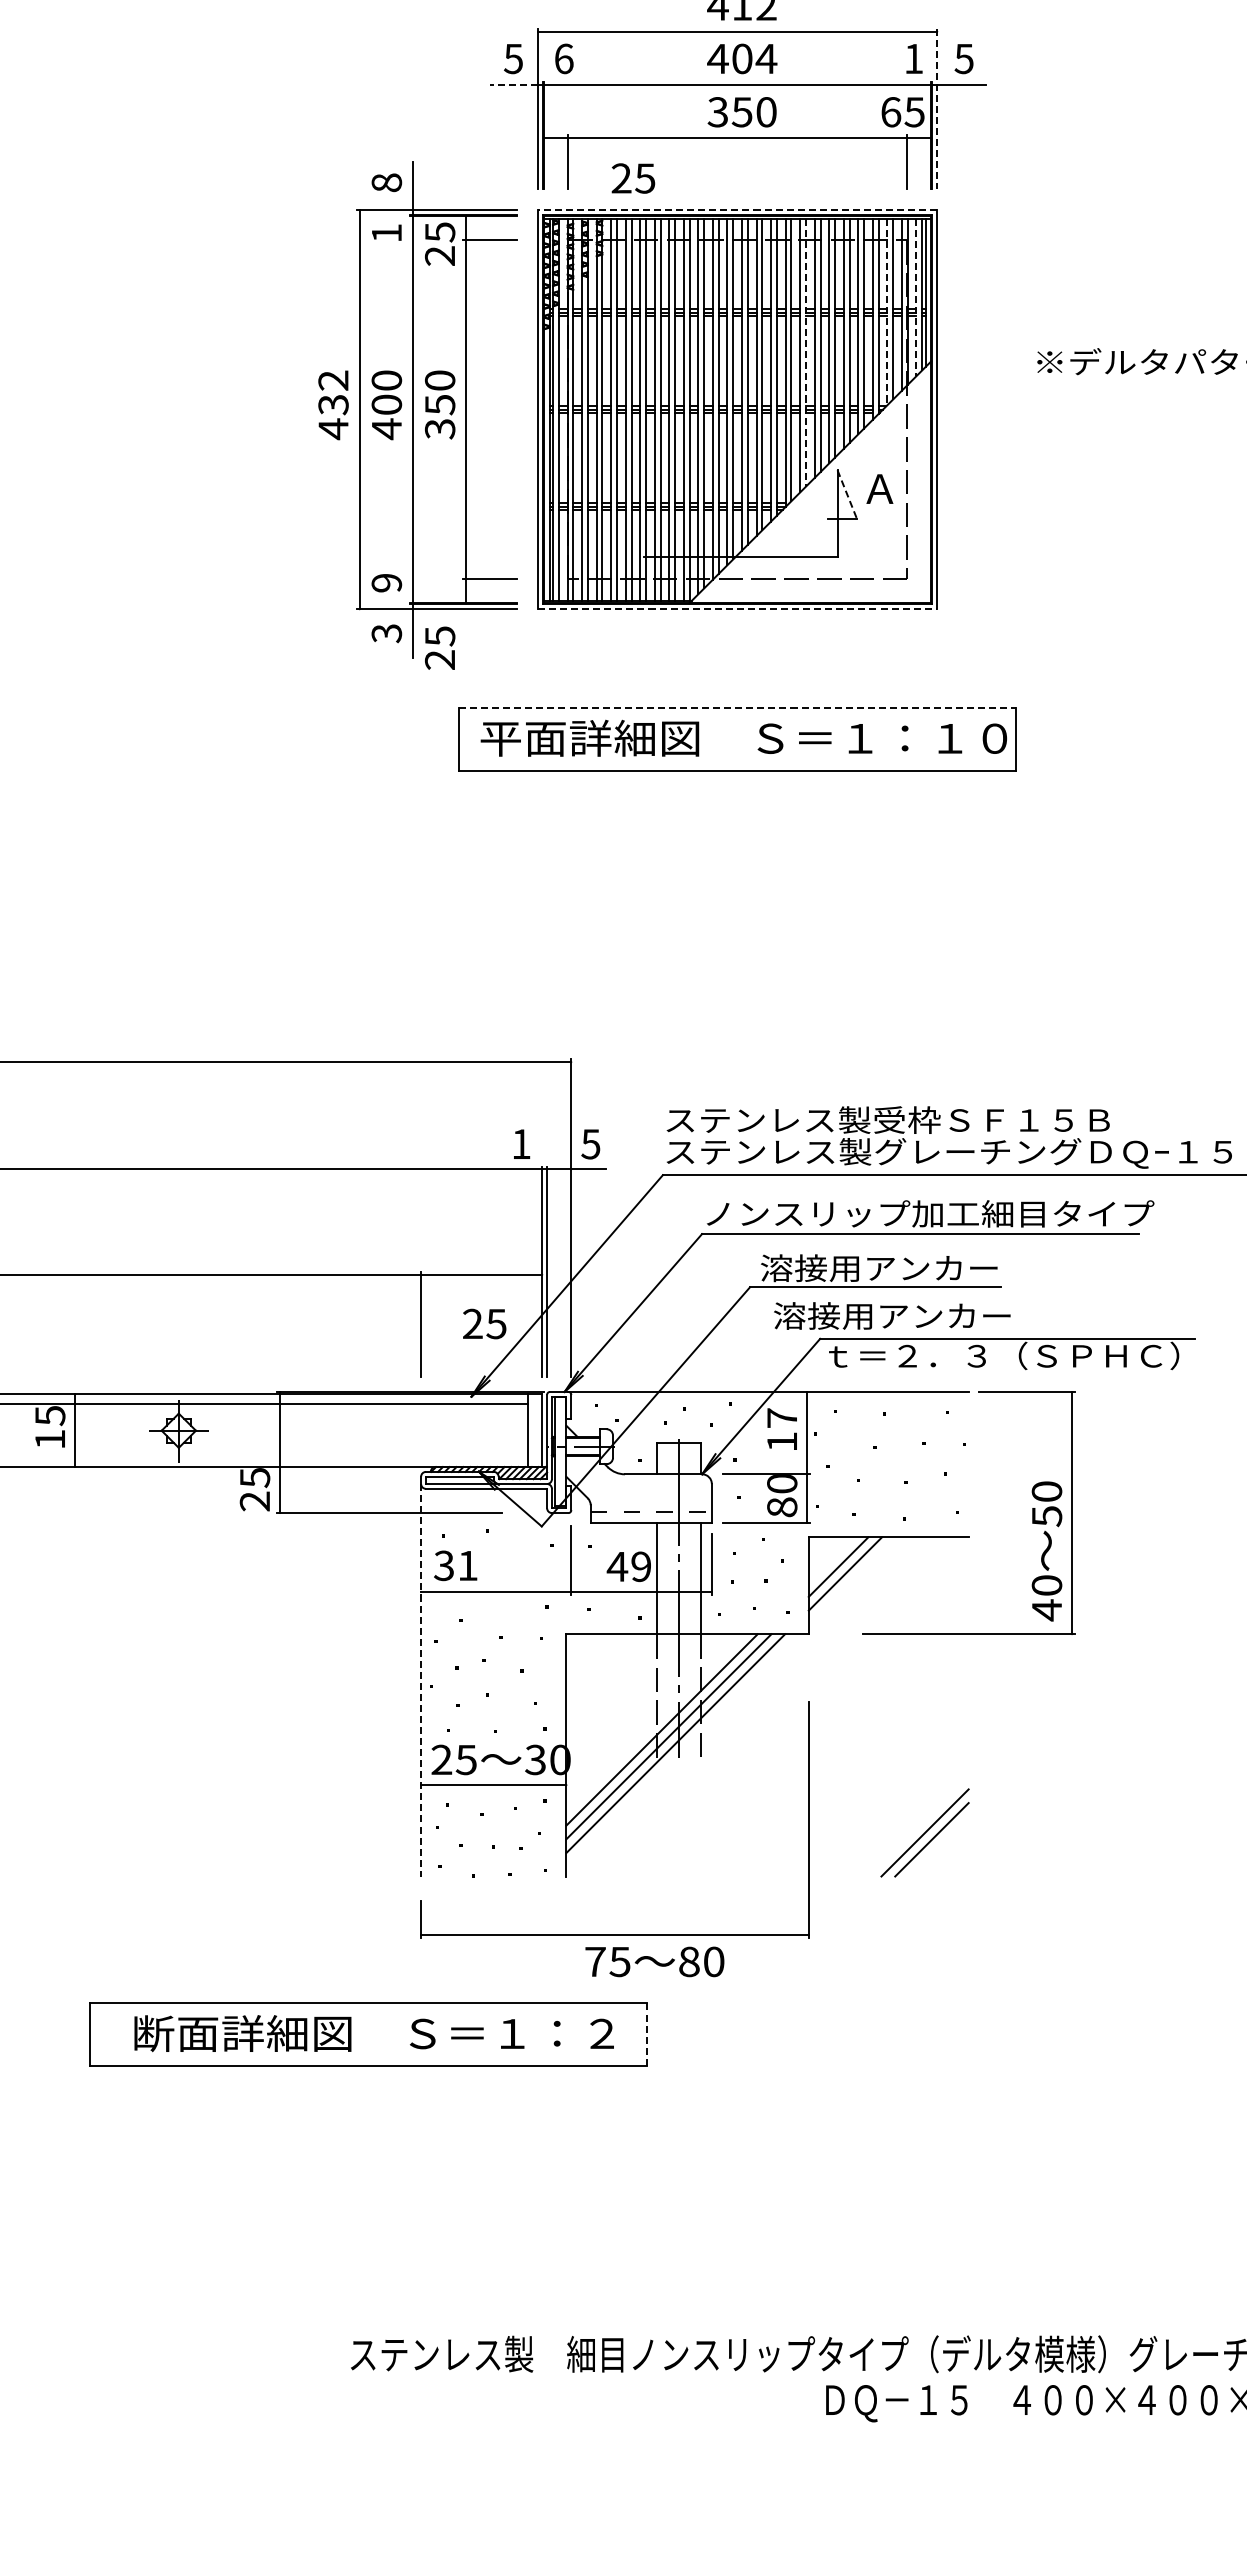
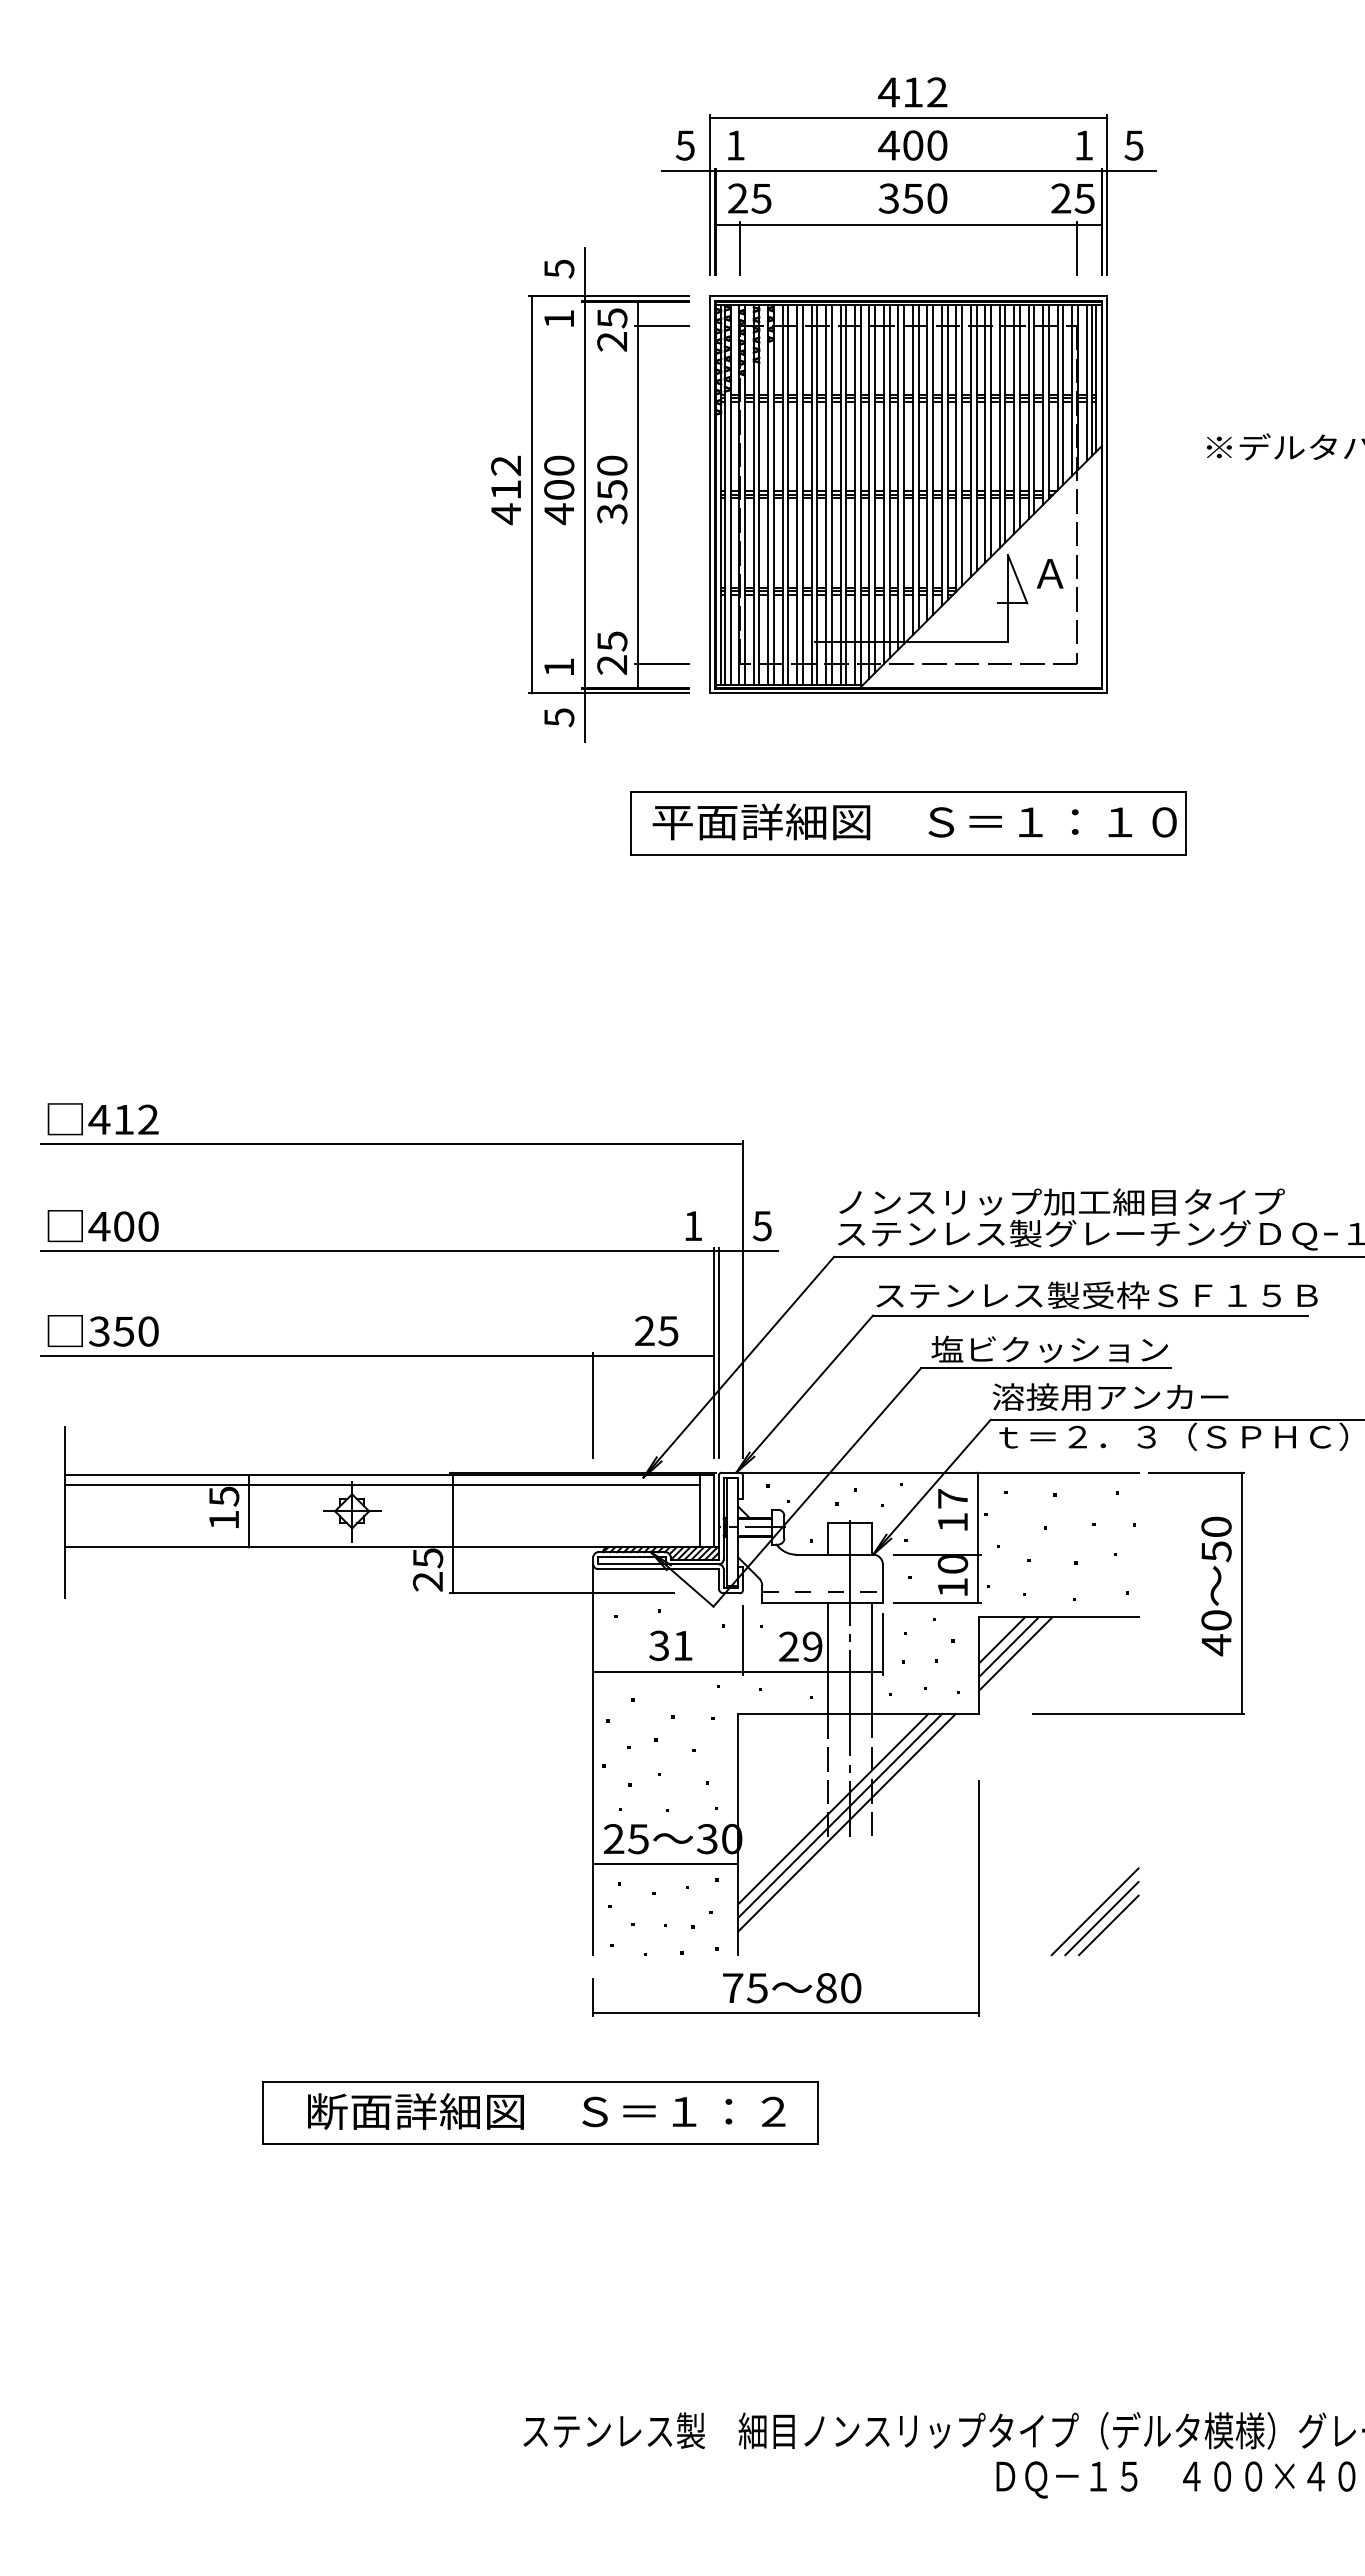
text: (564, 58) -> (736, 145), 6 -> 1
text: (766, 58) -> (937, 145), 404 -> 400
line: (513, 85) -> (685, 171), dashed -> solid
line: (937, 109) -> (1107, 195), dashed -> solid
text: (891, 112) -> (1061, 198), 65 -> 25
text: (633, 178) -> (749, 198), moved
text: (387, 182) -> (559, 268), 8 -> 5
line: (737, 209) -> (908, 295), dashed -> solid
line: (916, 297) -> (1086, 383), dashed -> solid
line: (887, 312) -> (1057, 397), dashed -> solid
line: (805, 353) -> (976, 438), dashed -> solid
text: (333, 405) -> (506, 490), 432 -> 412
line: (847, 494) -> (1017, 579), dashed -> solid
text: (387, 583) -> (559, 667), 9 -> 1
line: (737, 609) -> (908, 693), dashed -> solid
text: (386, 633) -> (558, 717), 3 -> 5
text: (440, 647) -> (612, 652), moved
line: (738, 707) -> (909, 791), dashed -> solid
text: (890, 1119) -> (1060, 1201), ステンレス製受枠ＳＦ１５Ｂ -> ノンスリップ加工細目タイプ
text: (929, 1213) -> (1099, 1295), ノンスリップ加工細目タイプ -> ステンレス製受枠ＳＦ１５Ｂ
text: (879, 1268) -> (1049, 1349), 溶接用アンカー -> 塩ビクッション
text: (892, 1315) -> (1110, 1396), moved
text: (484, 1324) -> (656, 1331), moved
text: (781, 1507) -> (952, 1587), 80 -> 10
text: (1046, 1551) -> (1216, 1586), moved
line: (831, 1560) -> (1001, 1640), added
text: (455, 1565) -> (670, 1645), moved
text: (617, 1566) -> (788, 1646), 49 -> 29
line: (421, 1681) -> (593, 1760), dashed -> solid
line: (938, 1846) -> (1108, 1925), added
text: (655, 1962) -> (792, 1988), moved
line: (647, 2035) -> (818, 2113), dashed -> solid

